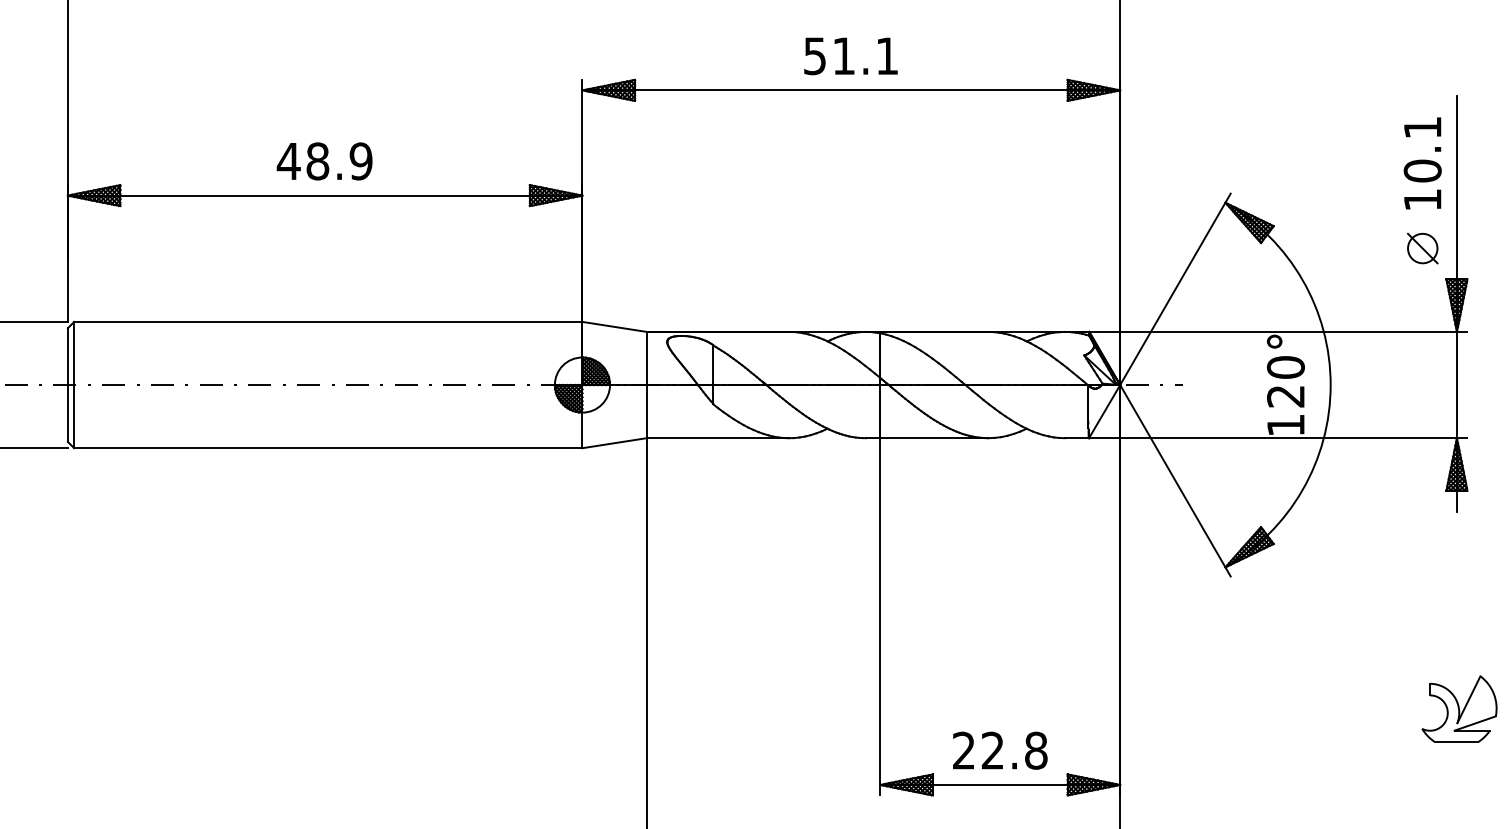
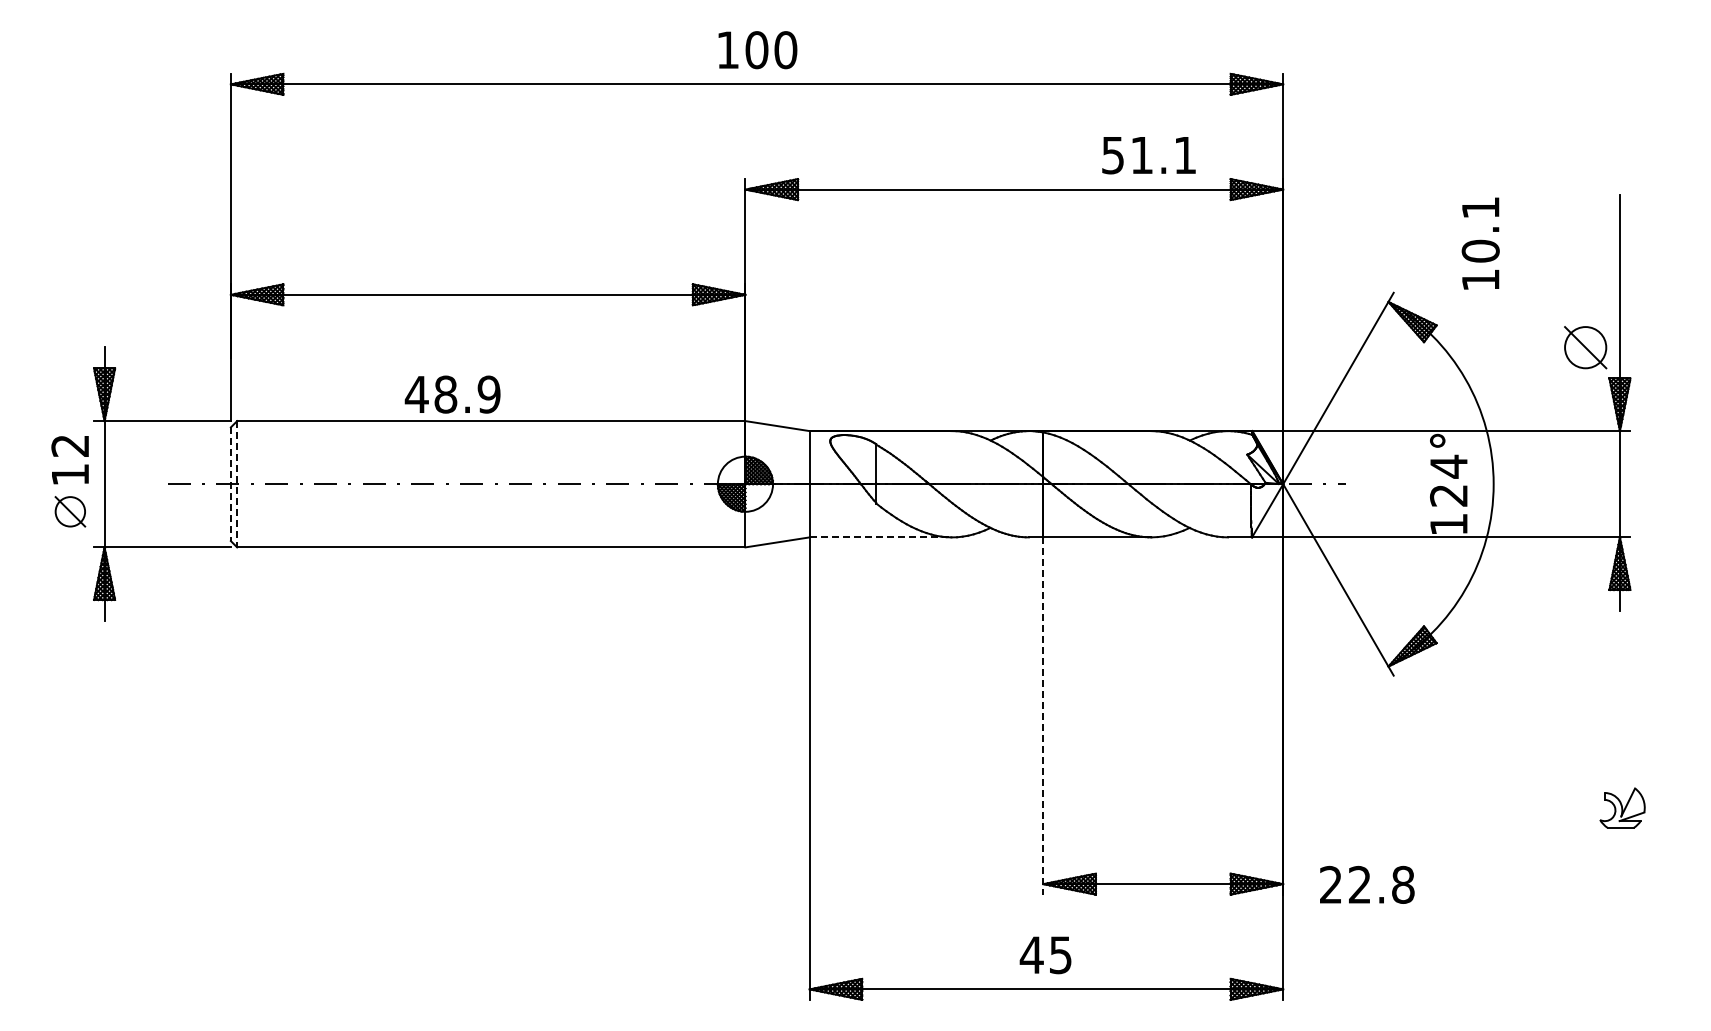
text: (850, 56) -> (1148, 155), moved
text: (324, 161) -> (452, 394), moved
text: (1422, 163) -> (1480, 243), moved
part: (1422, 248) -> (1585, 347), size x1.4
text: (1285, 367) -> (1448, 466), 120° -> 124°
line: (67, 385) -> (230, 484), solid -> dashed
line: (74, 385) -> (237, 484), solid -> dashed
line: (718, 438) -> (881, 537), solid -> dashed
line: (880, 617) -> (1043, 716), solid -> dashed
part: (1459, 708) -> (1622, 807), size x0.6
text: (1000, 750) -> (1367, 884), moved

